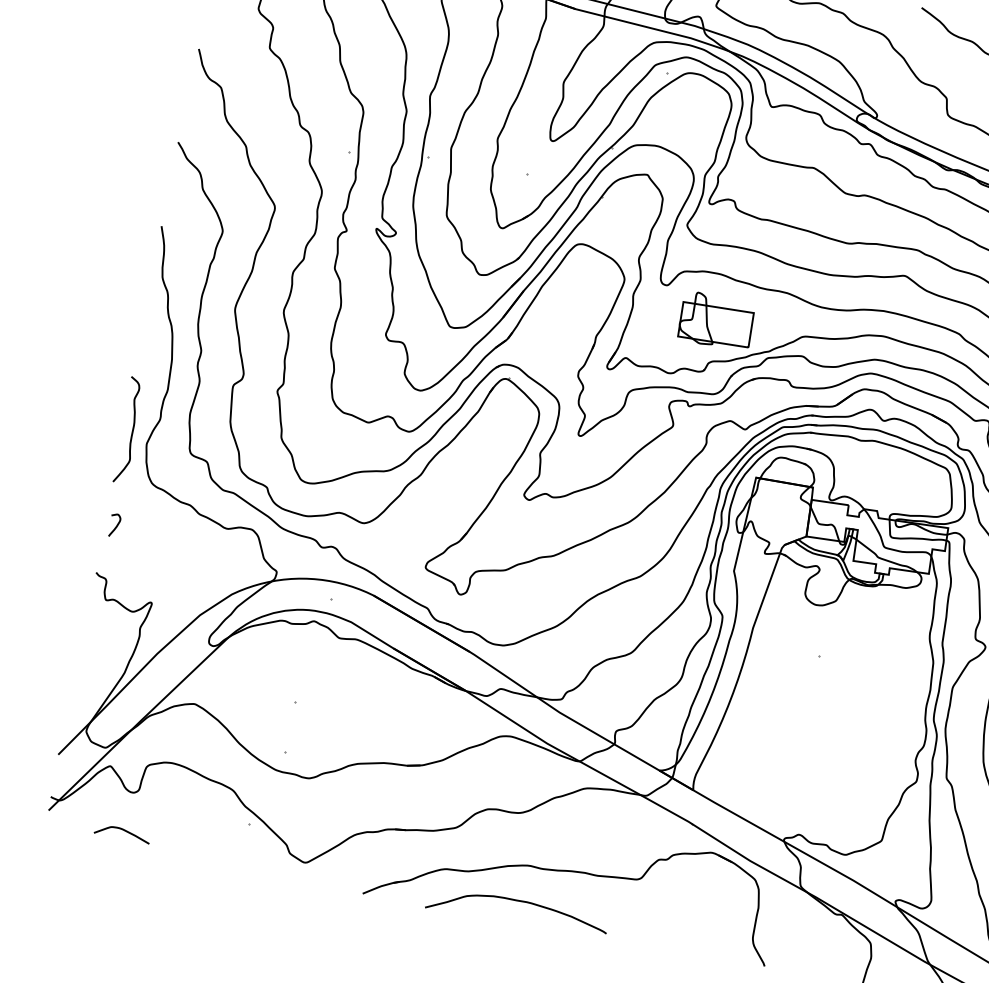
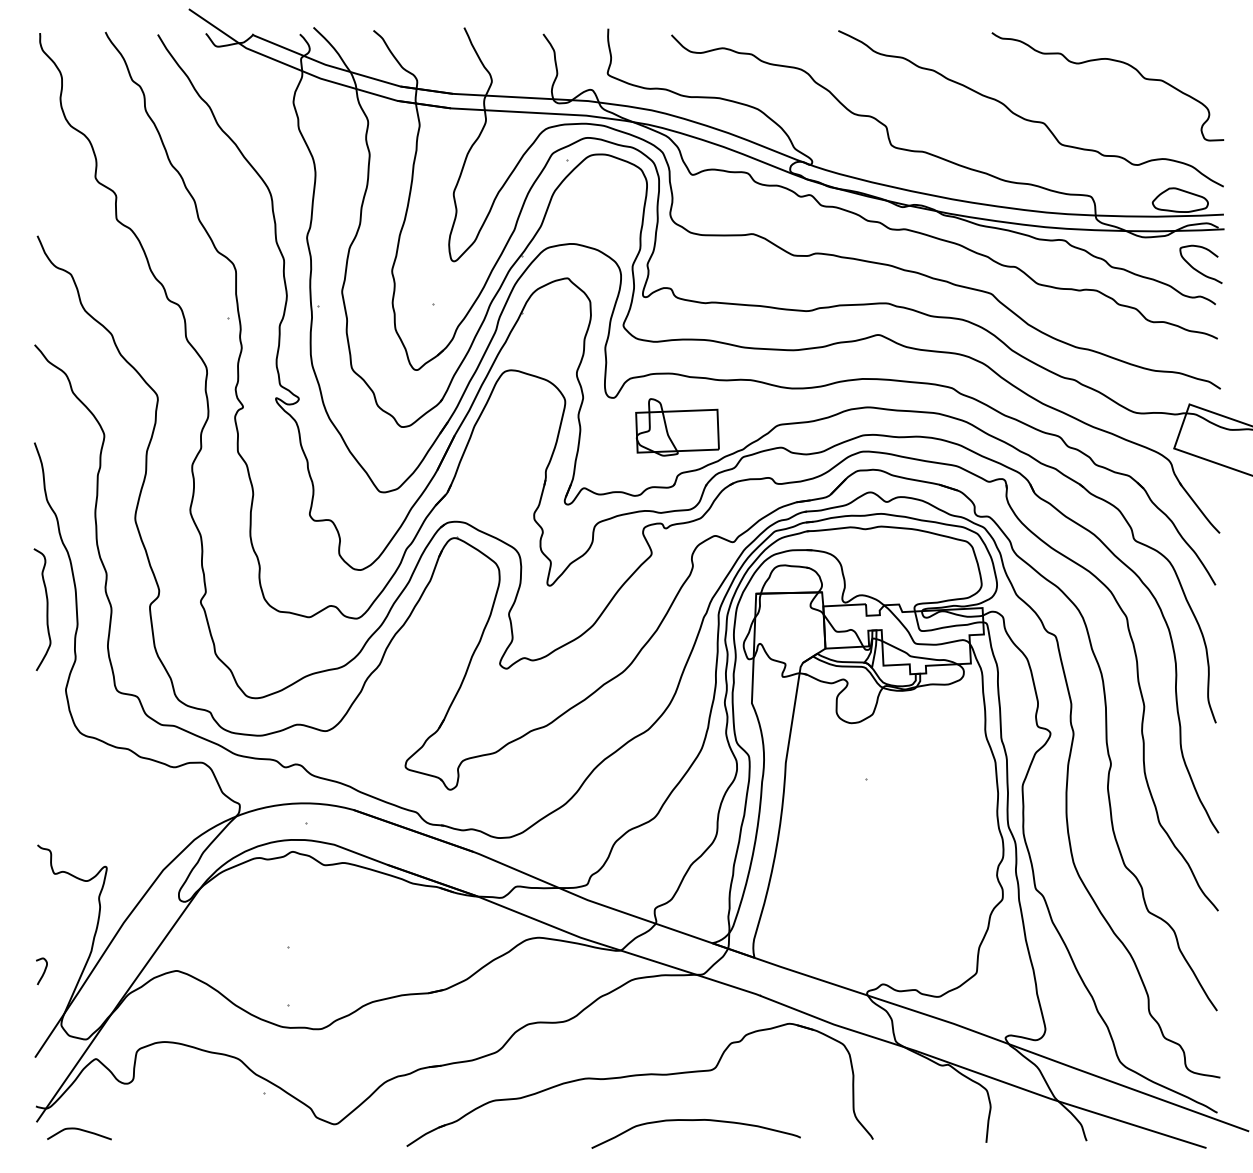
curve: (132, 430) -> (46, 609), moved
curve: (116, 525) -> (43, 971), moved
curve: (123, 830) -> (79, 1130), moved
curve: (518, 901) -> (695, 1120), moved

